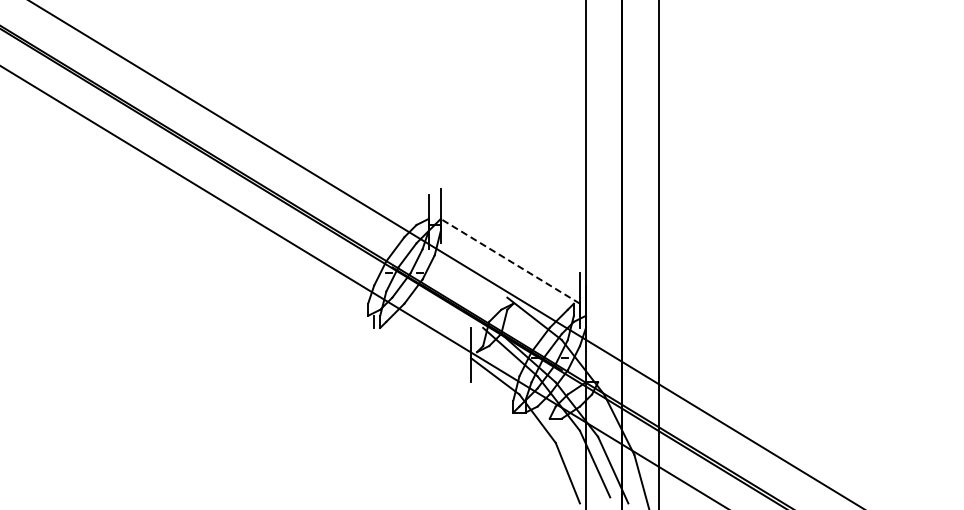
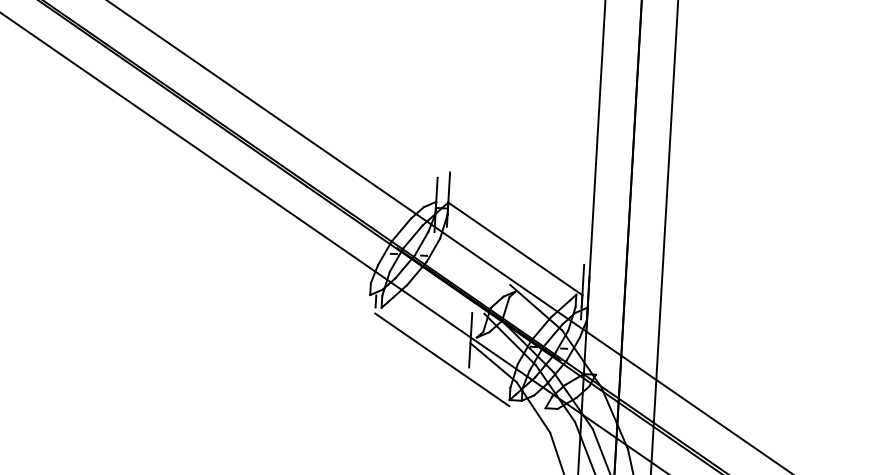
line: (509, 261) -> (514, 248), dashed -> solid
line: (443, 375) -> (442, 358), added

